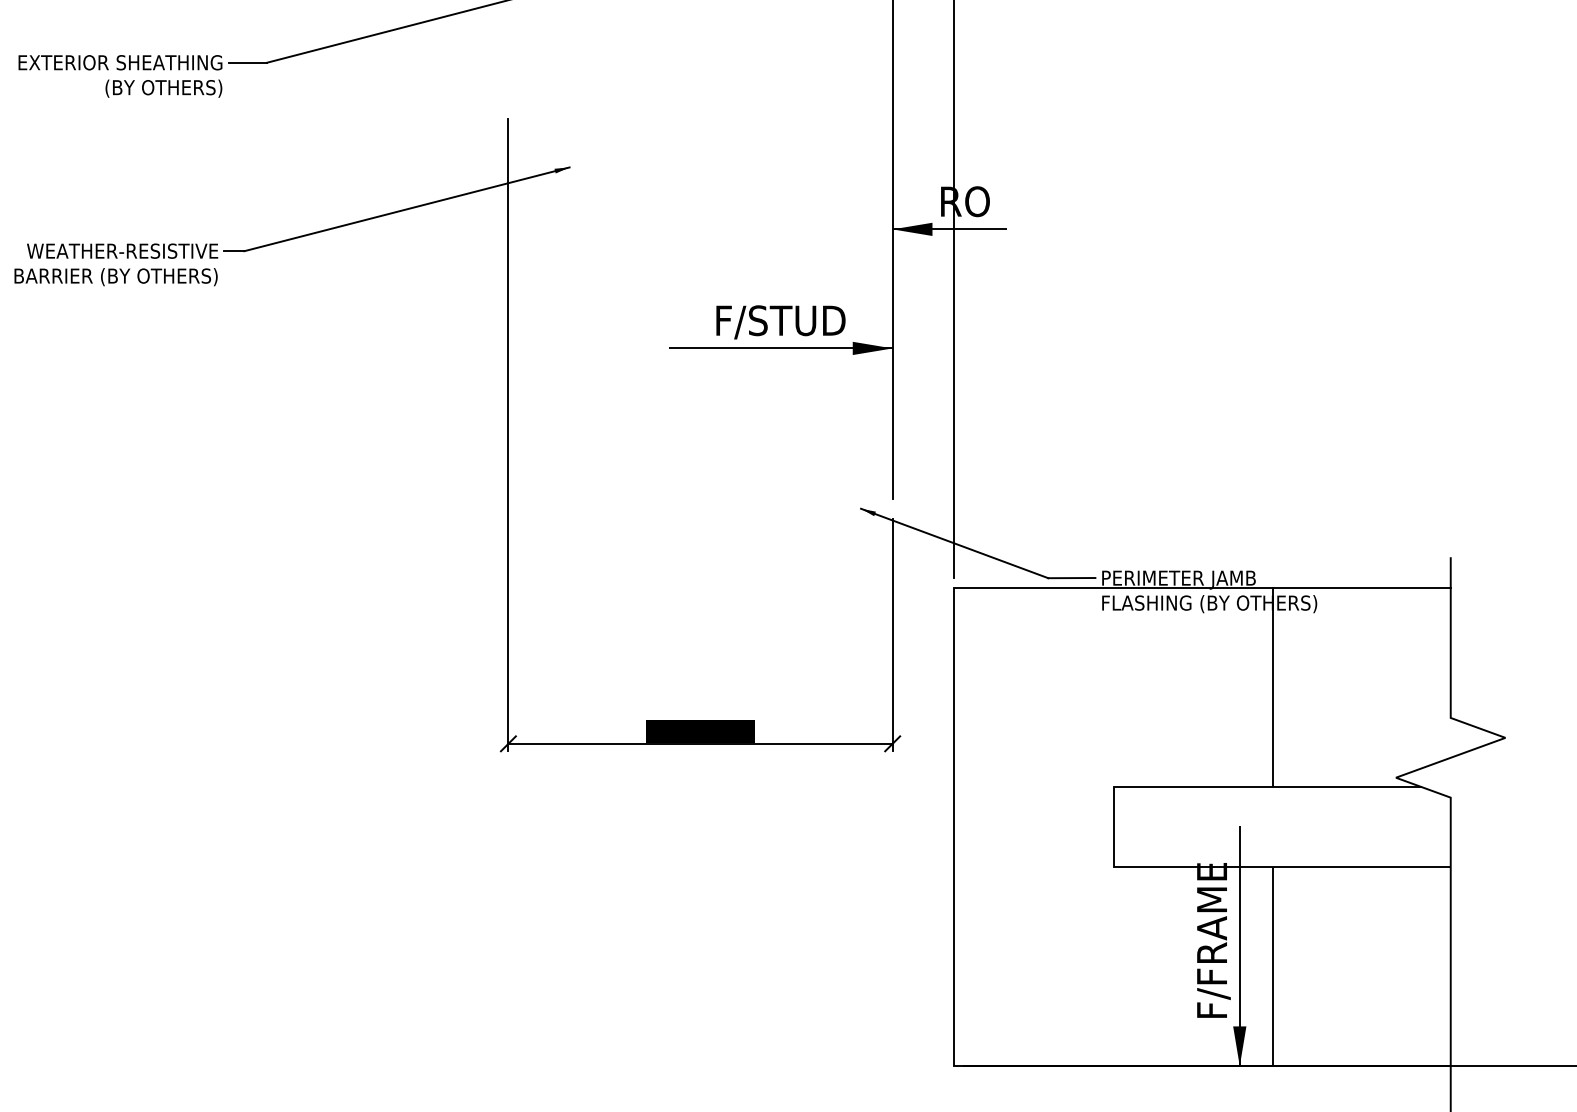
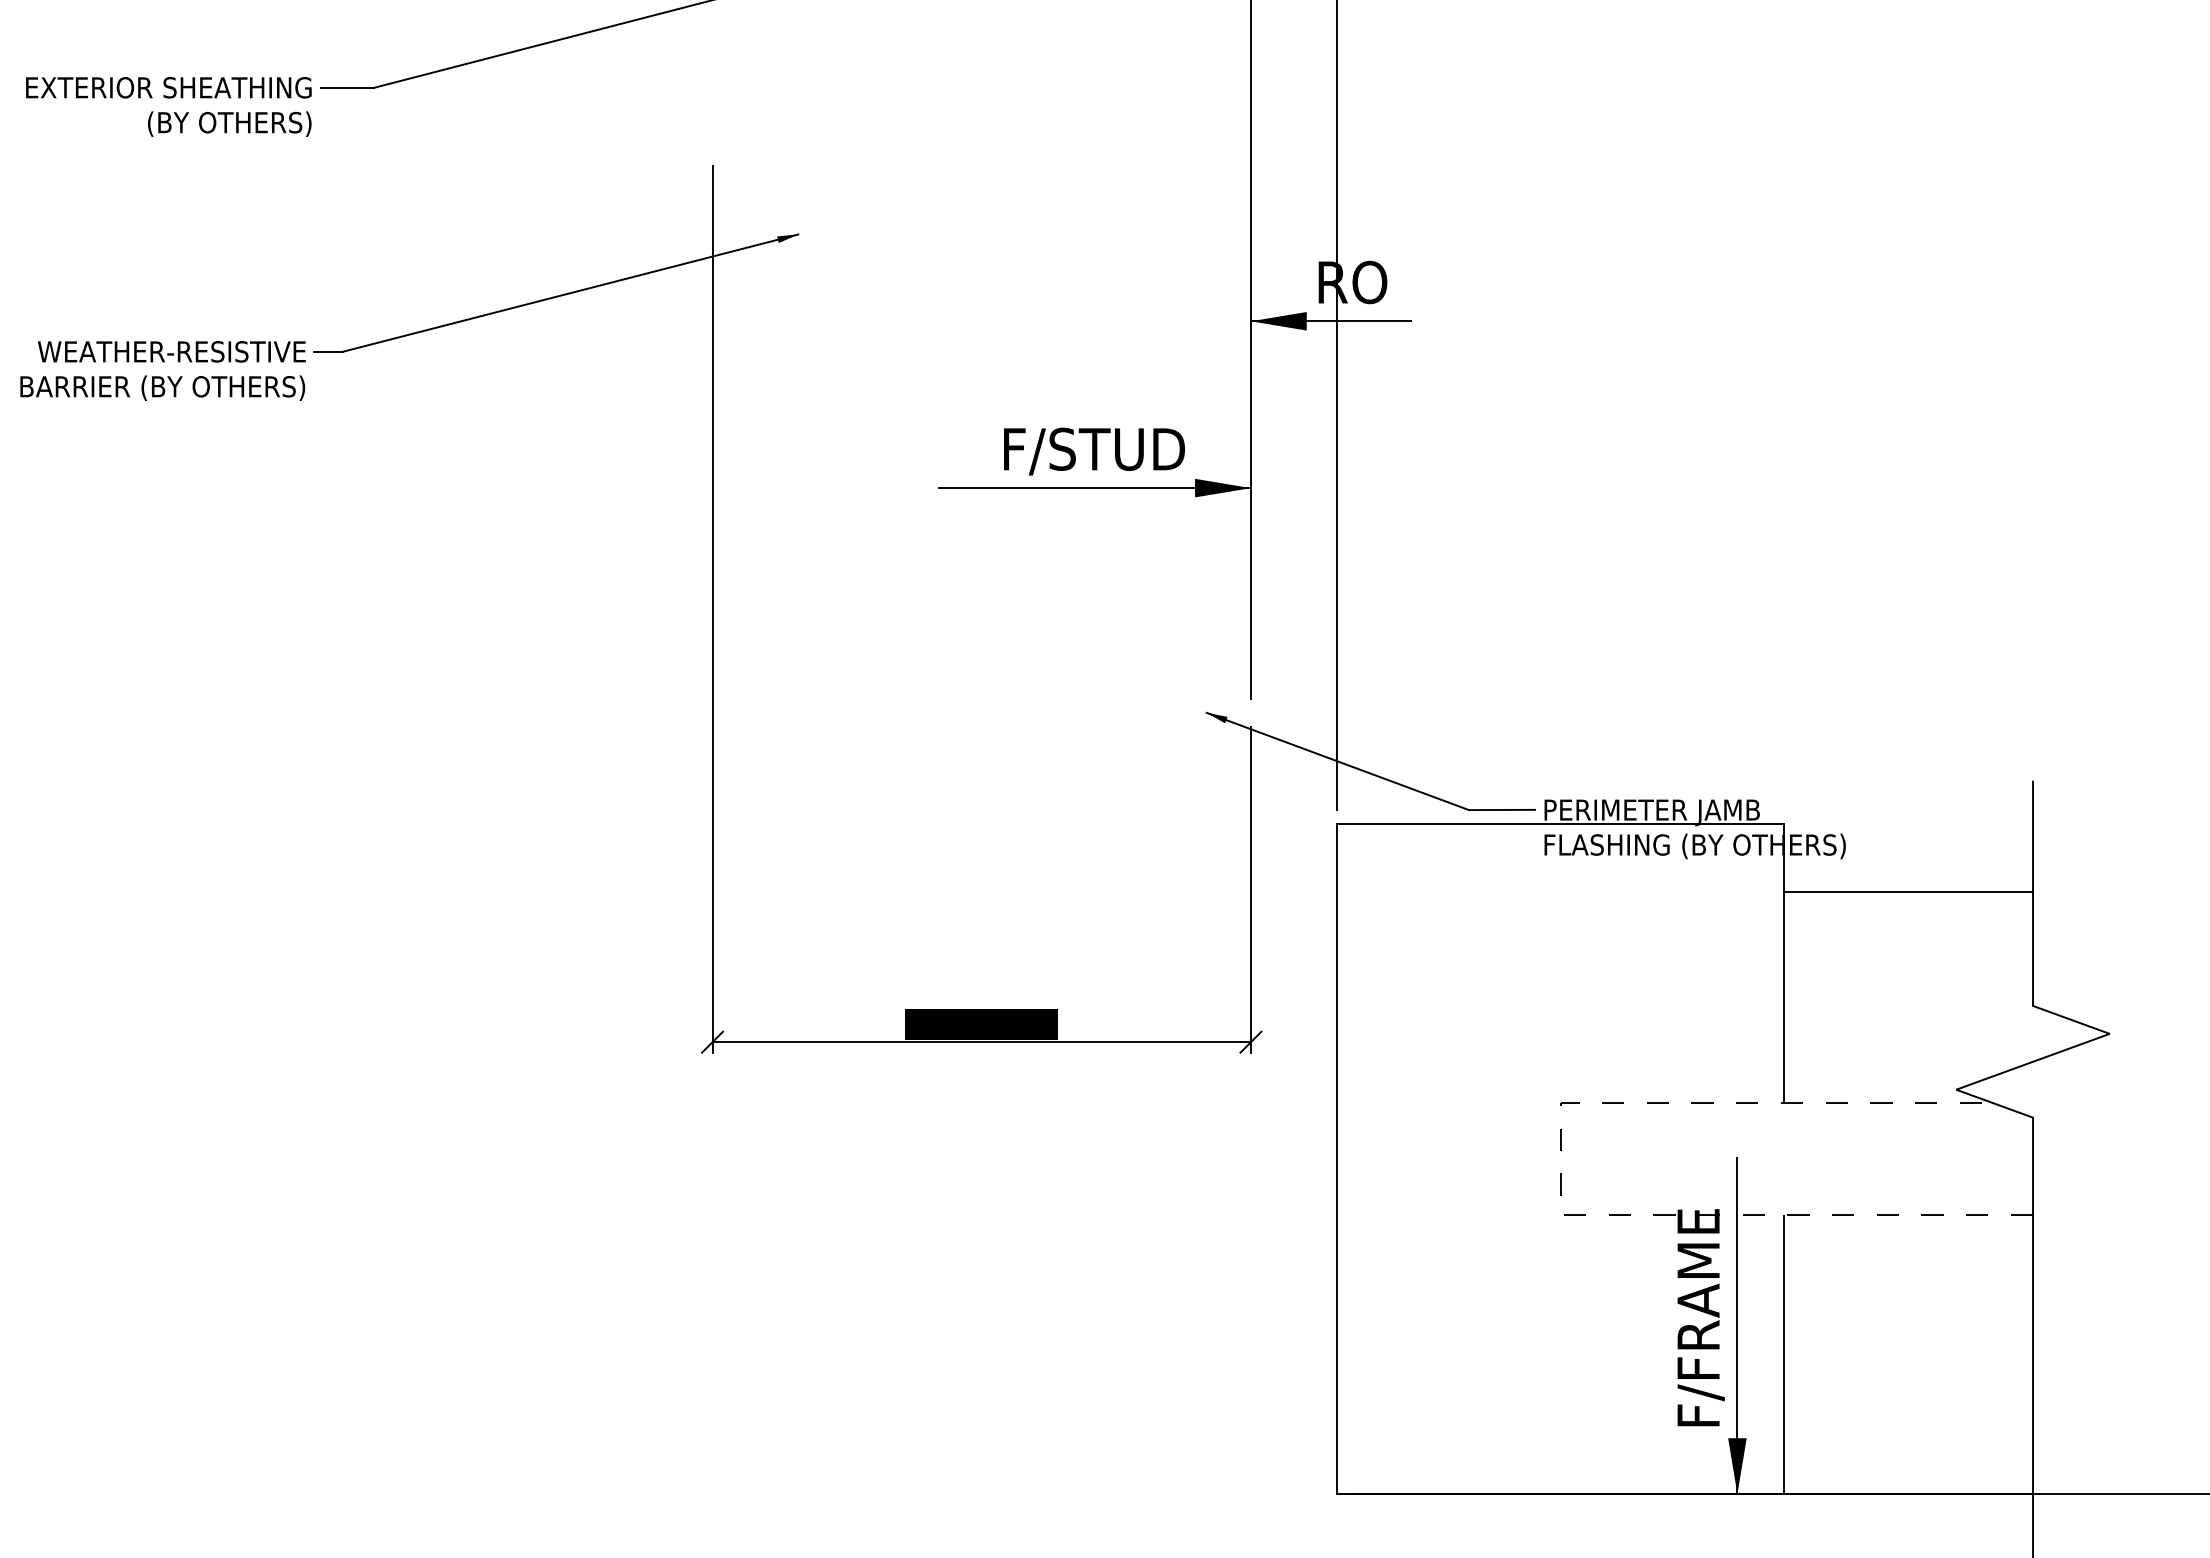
line: (1361, 587) -> (1908, 891), moved
line: (1113, 841) -> (1560, 1178), solid -> dashed

